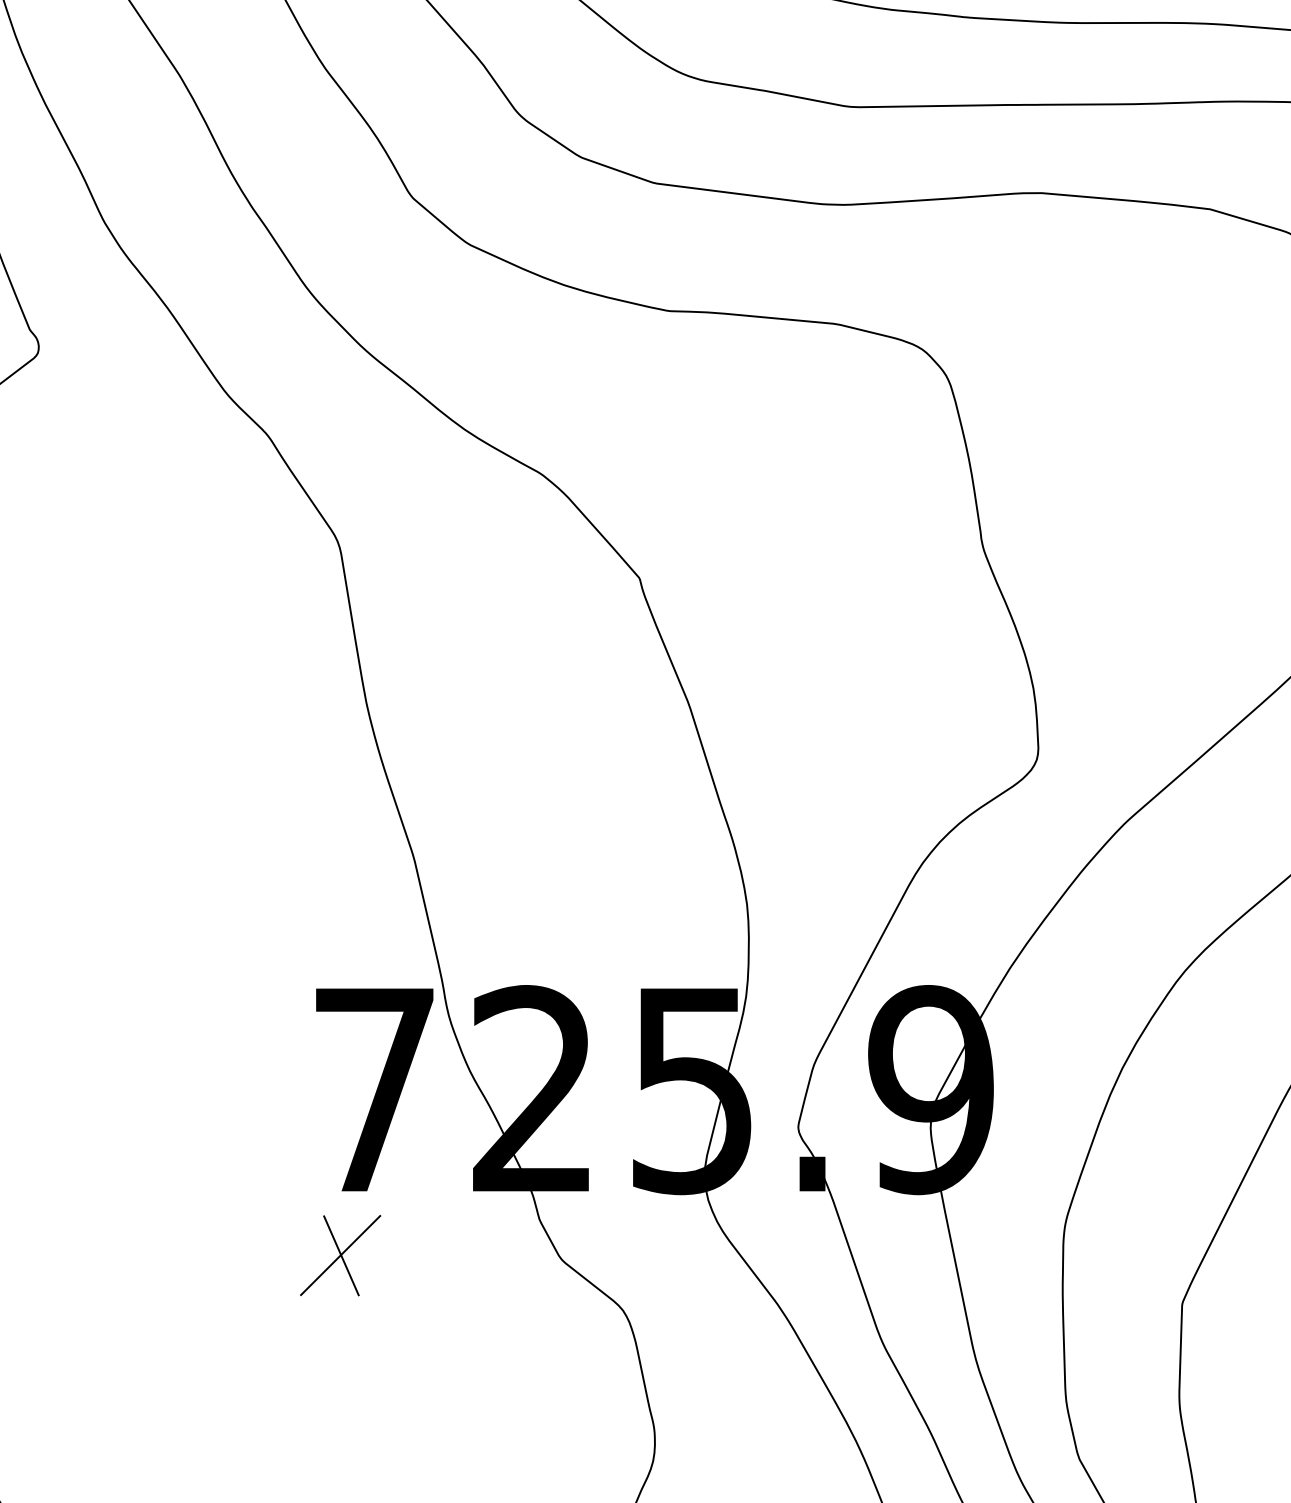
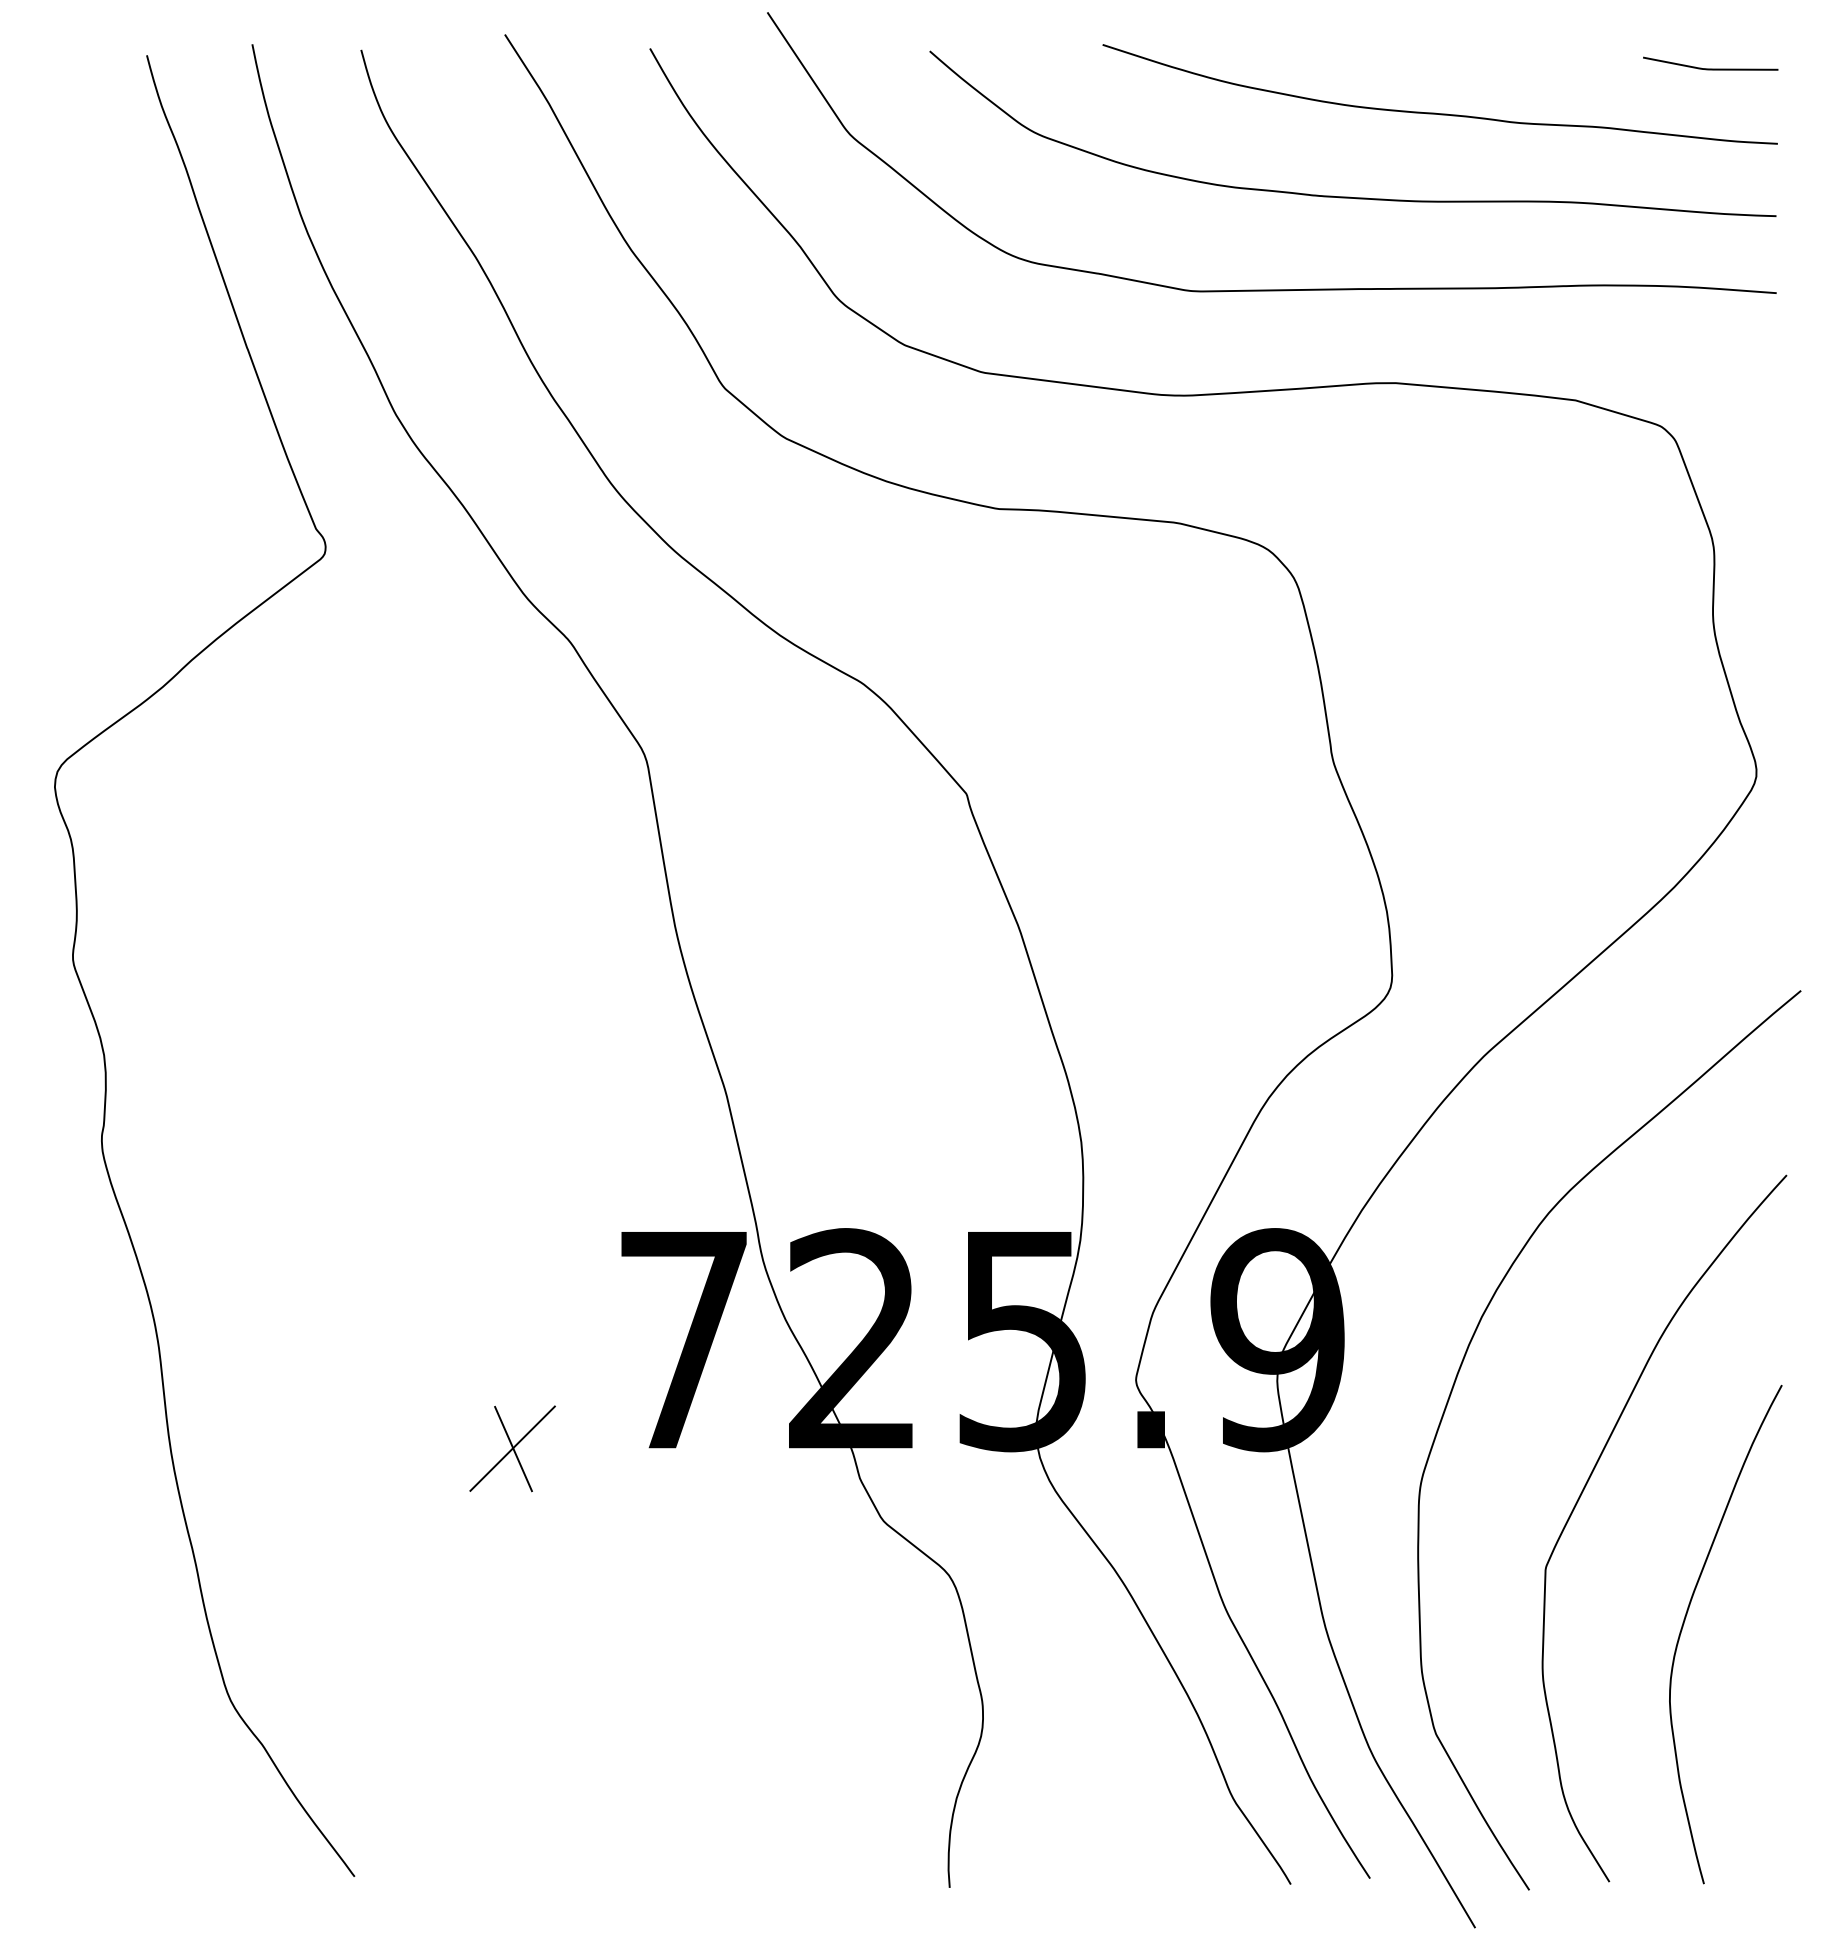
part: (340, 1255) -> (512, 1448), moved

